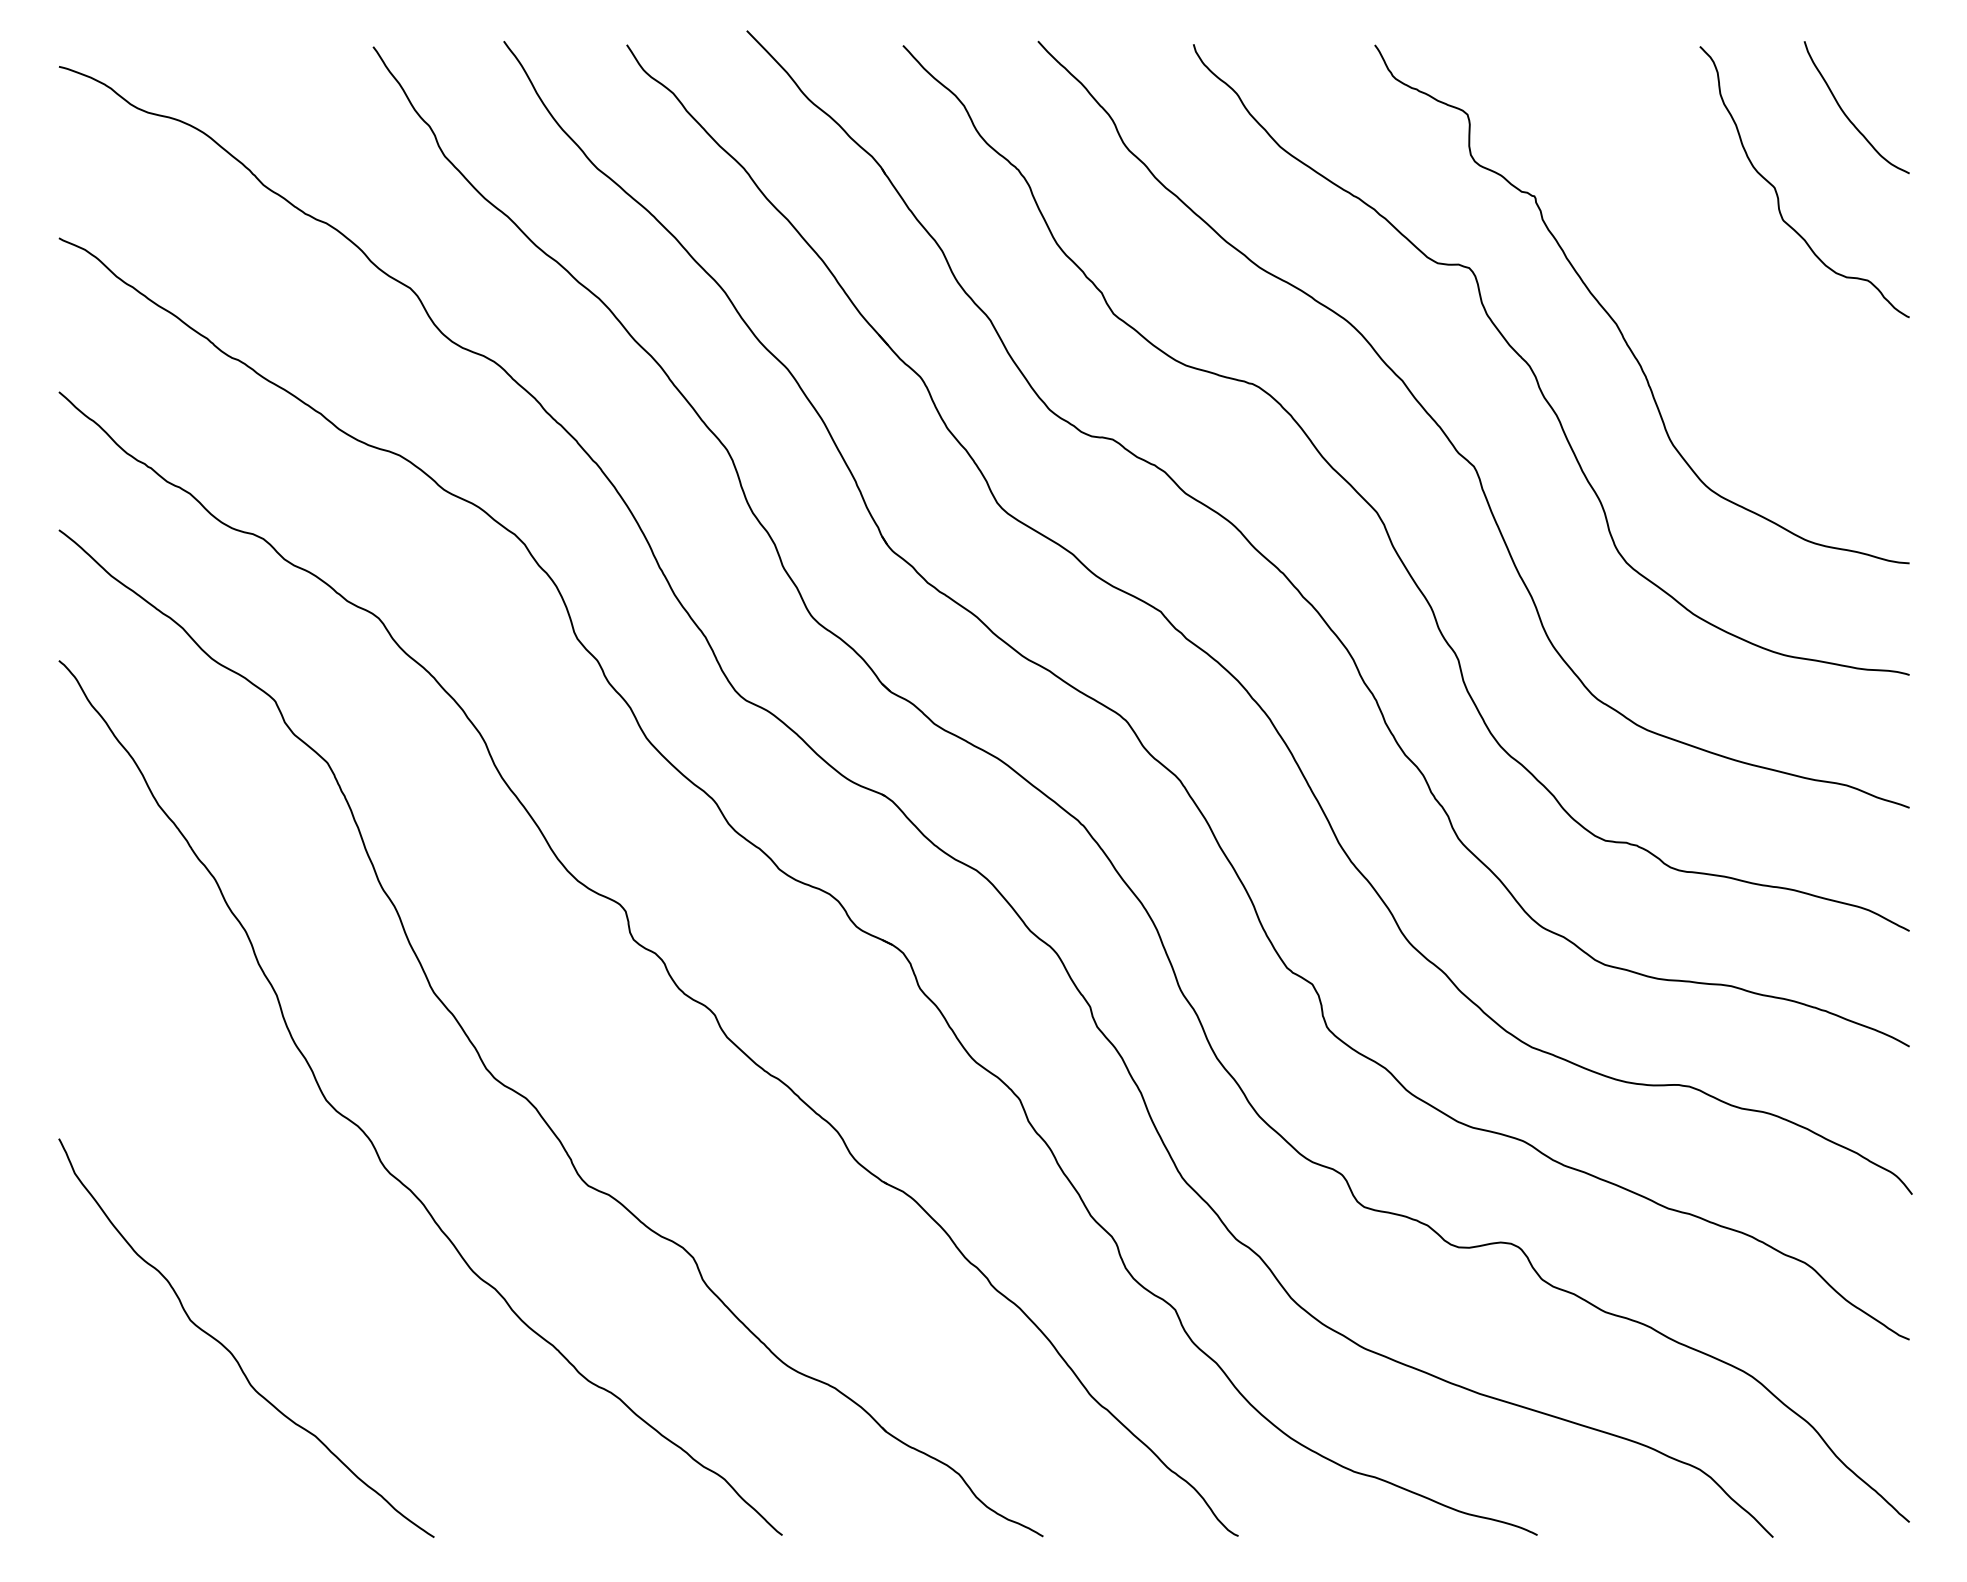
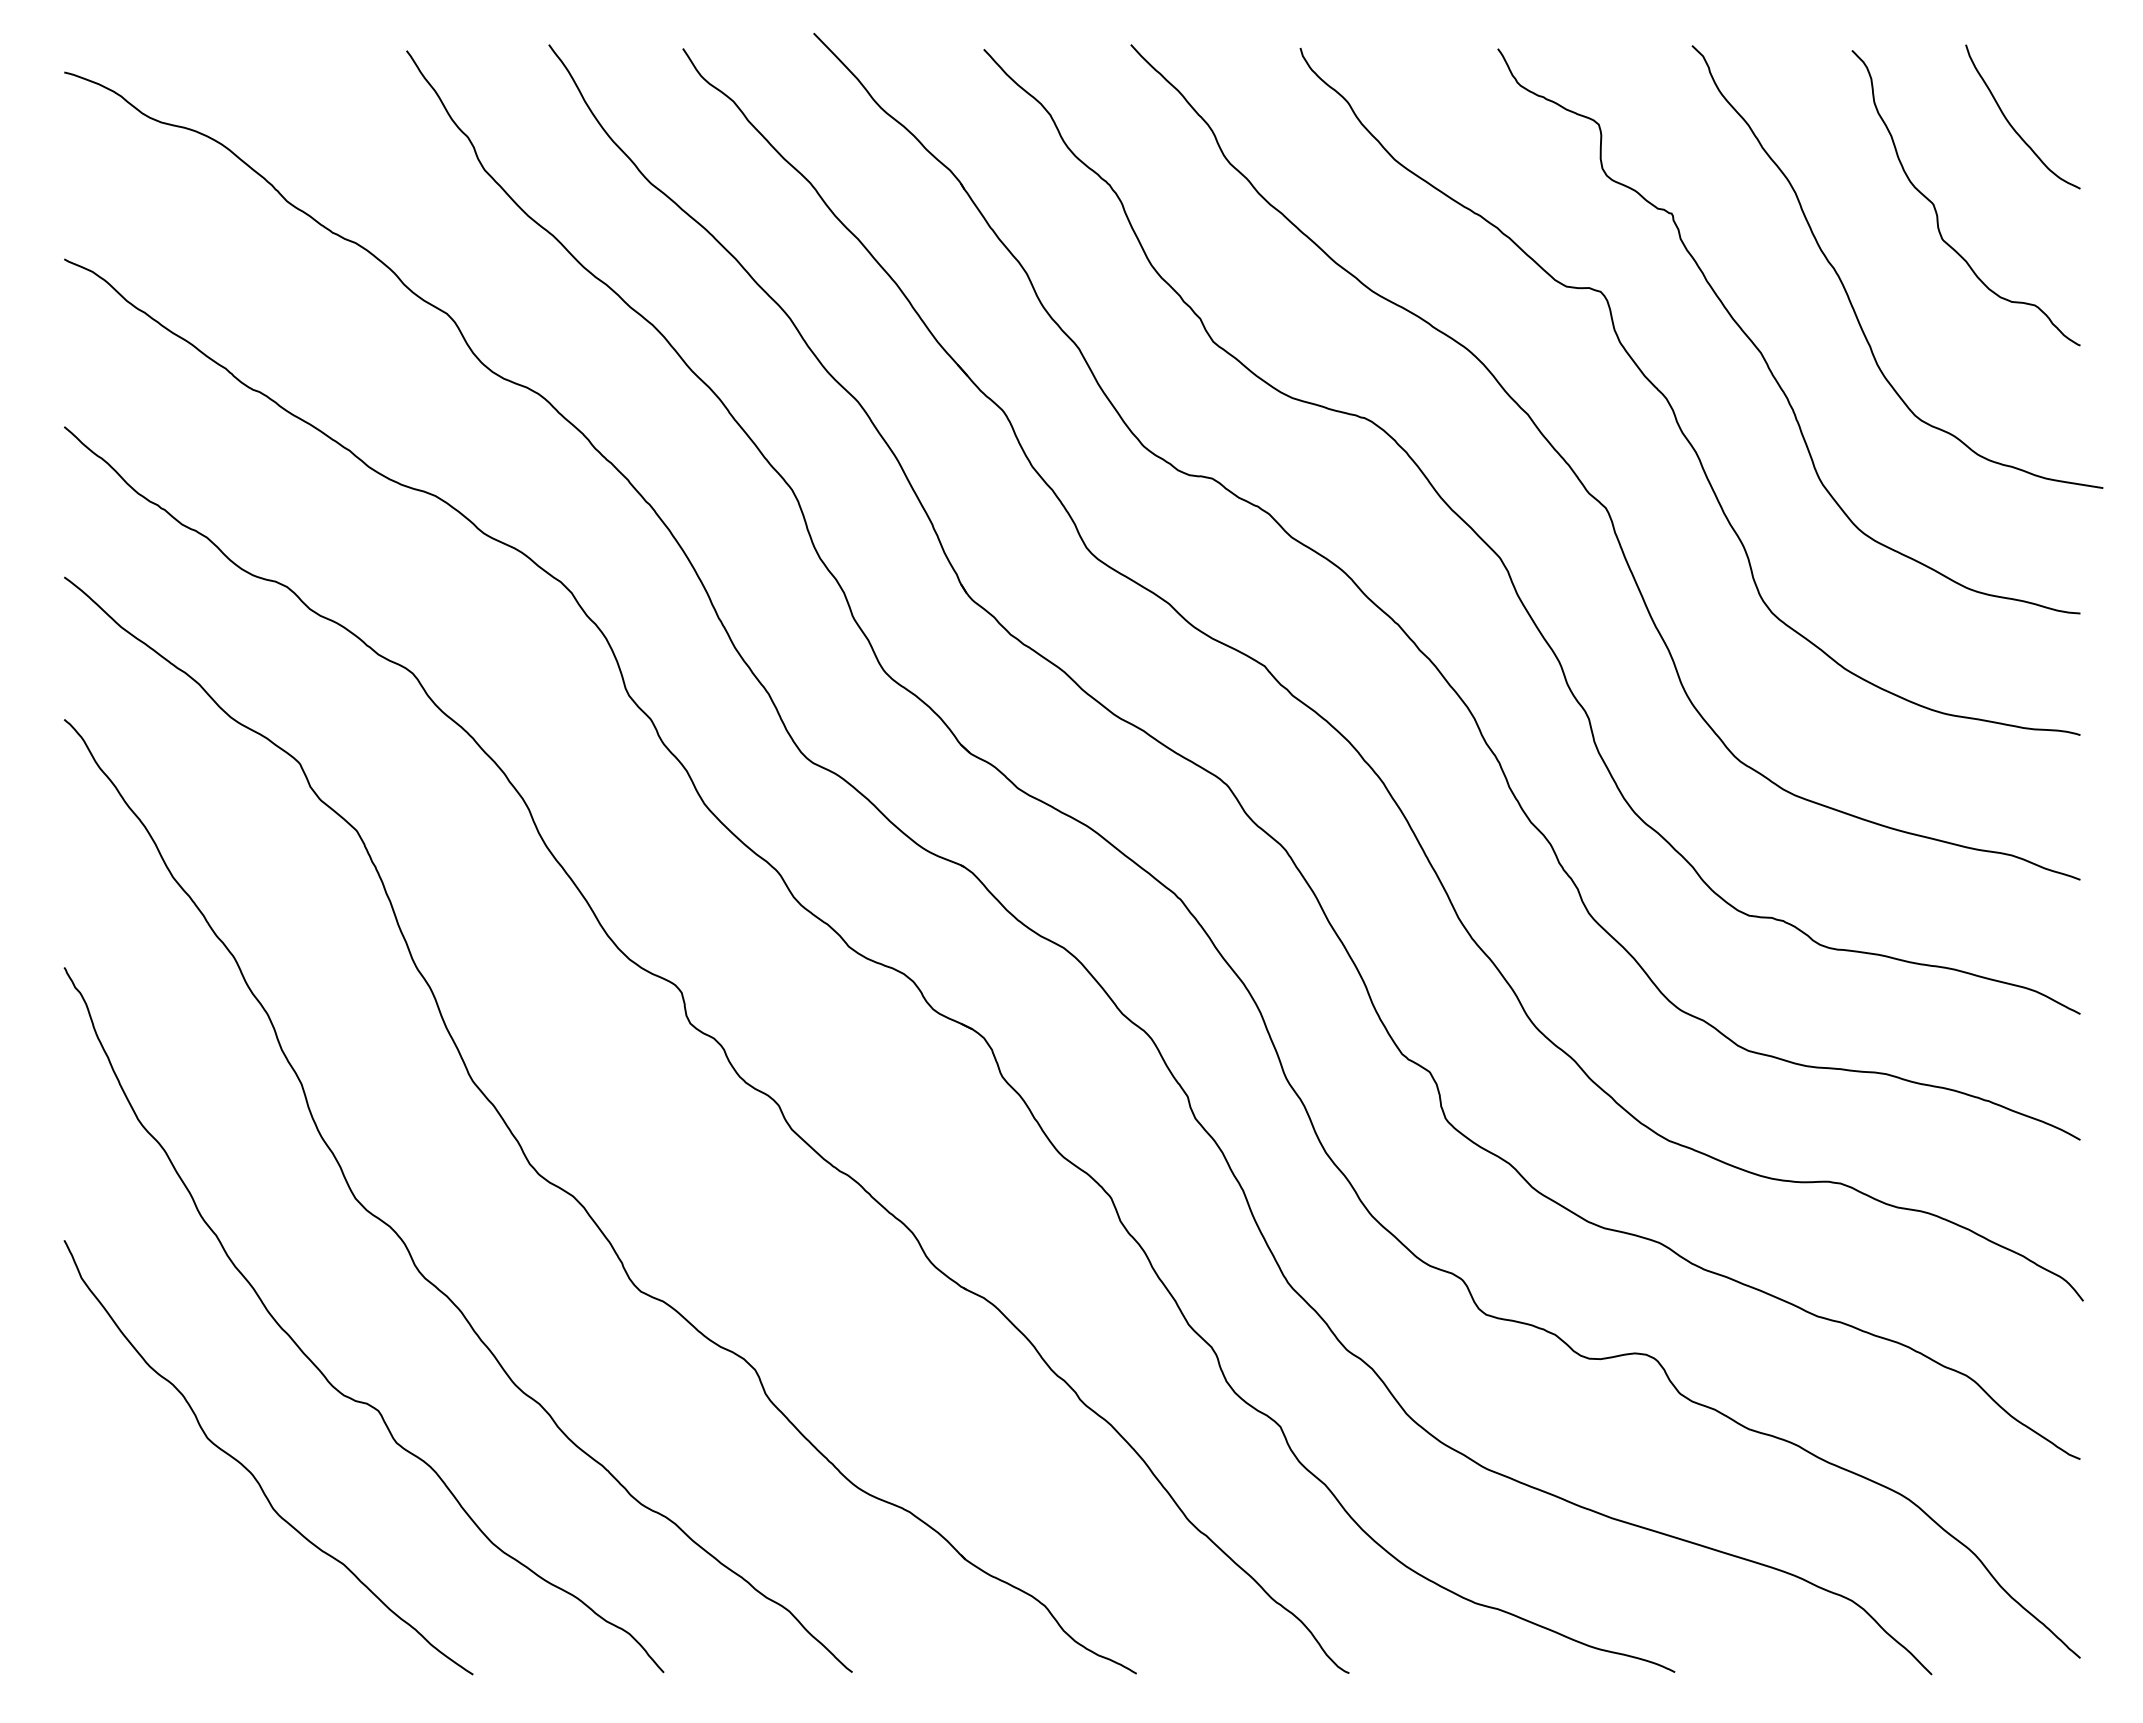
curve: (1693, 264) -> (1845, 287), added
curve: (291, 1254) -> (317, 1366), added

